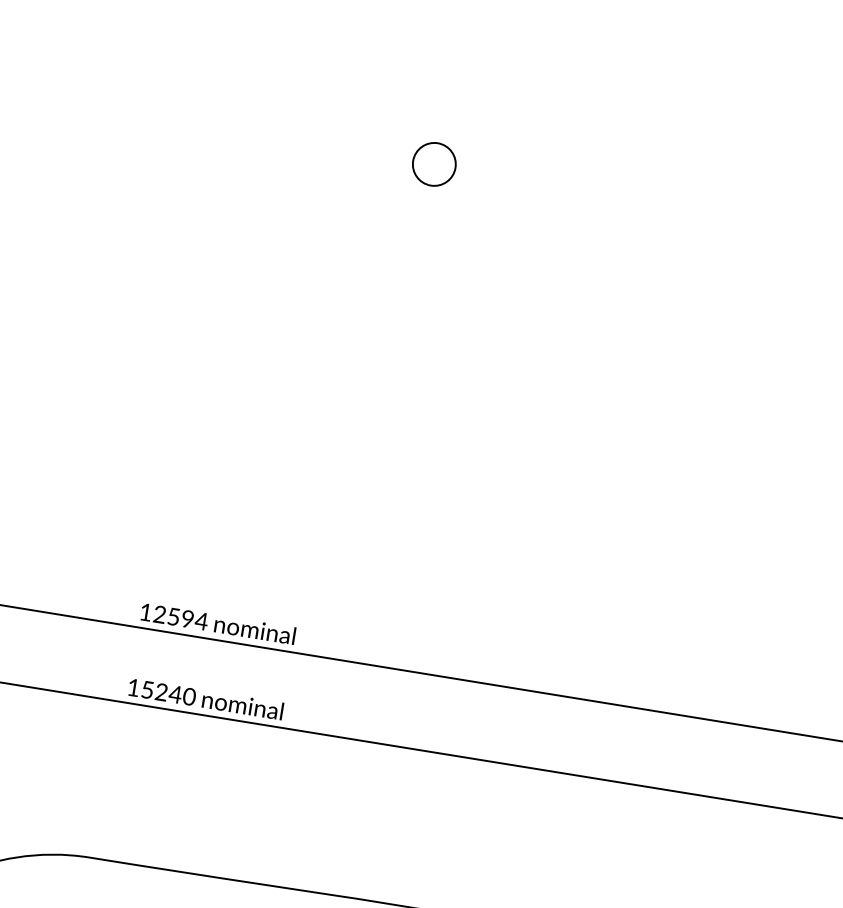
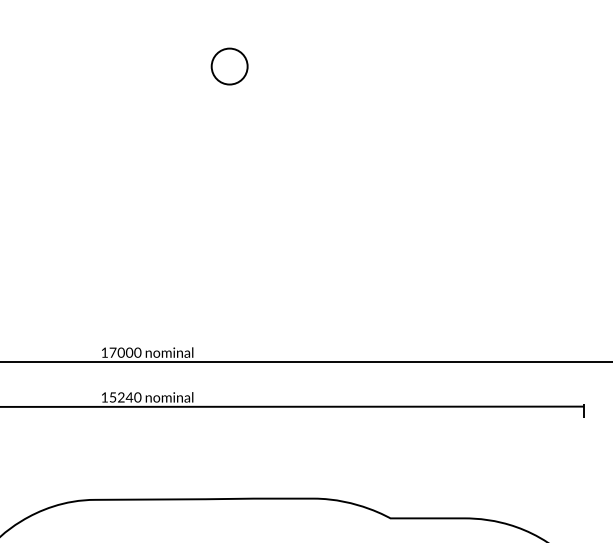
part: (434, 164) -> (229, 66), size x1.43
text: (180, 617) -> (125, 352), 12594 -> 17000

